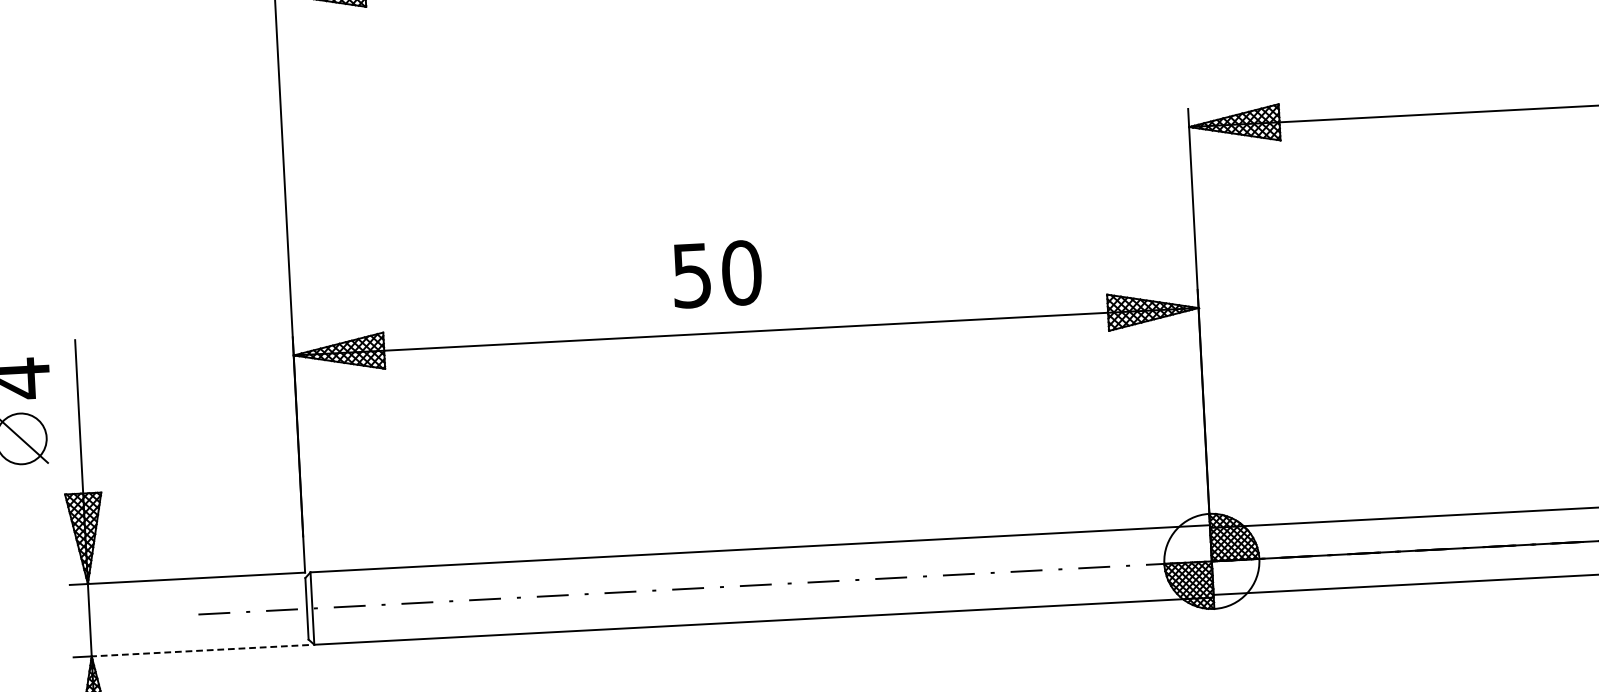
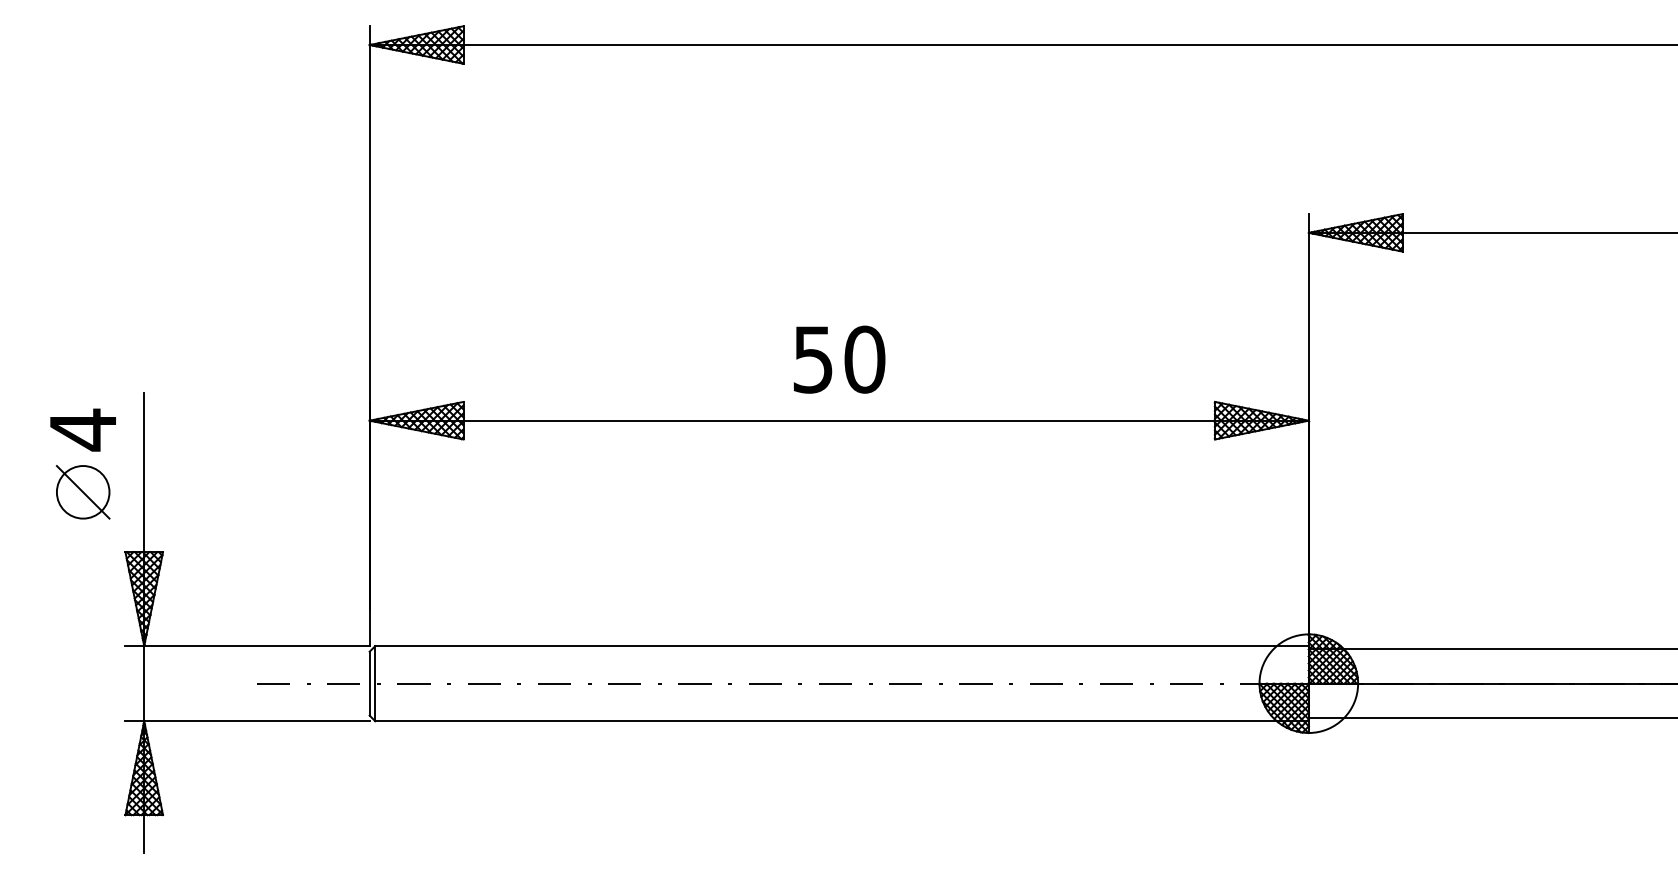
text: (717, 274) -> (839, 359), moved
line: (199, 650) -> (256, 721), dashed -> solid

